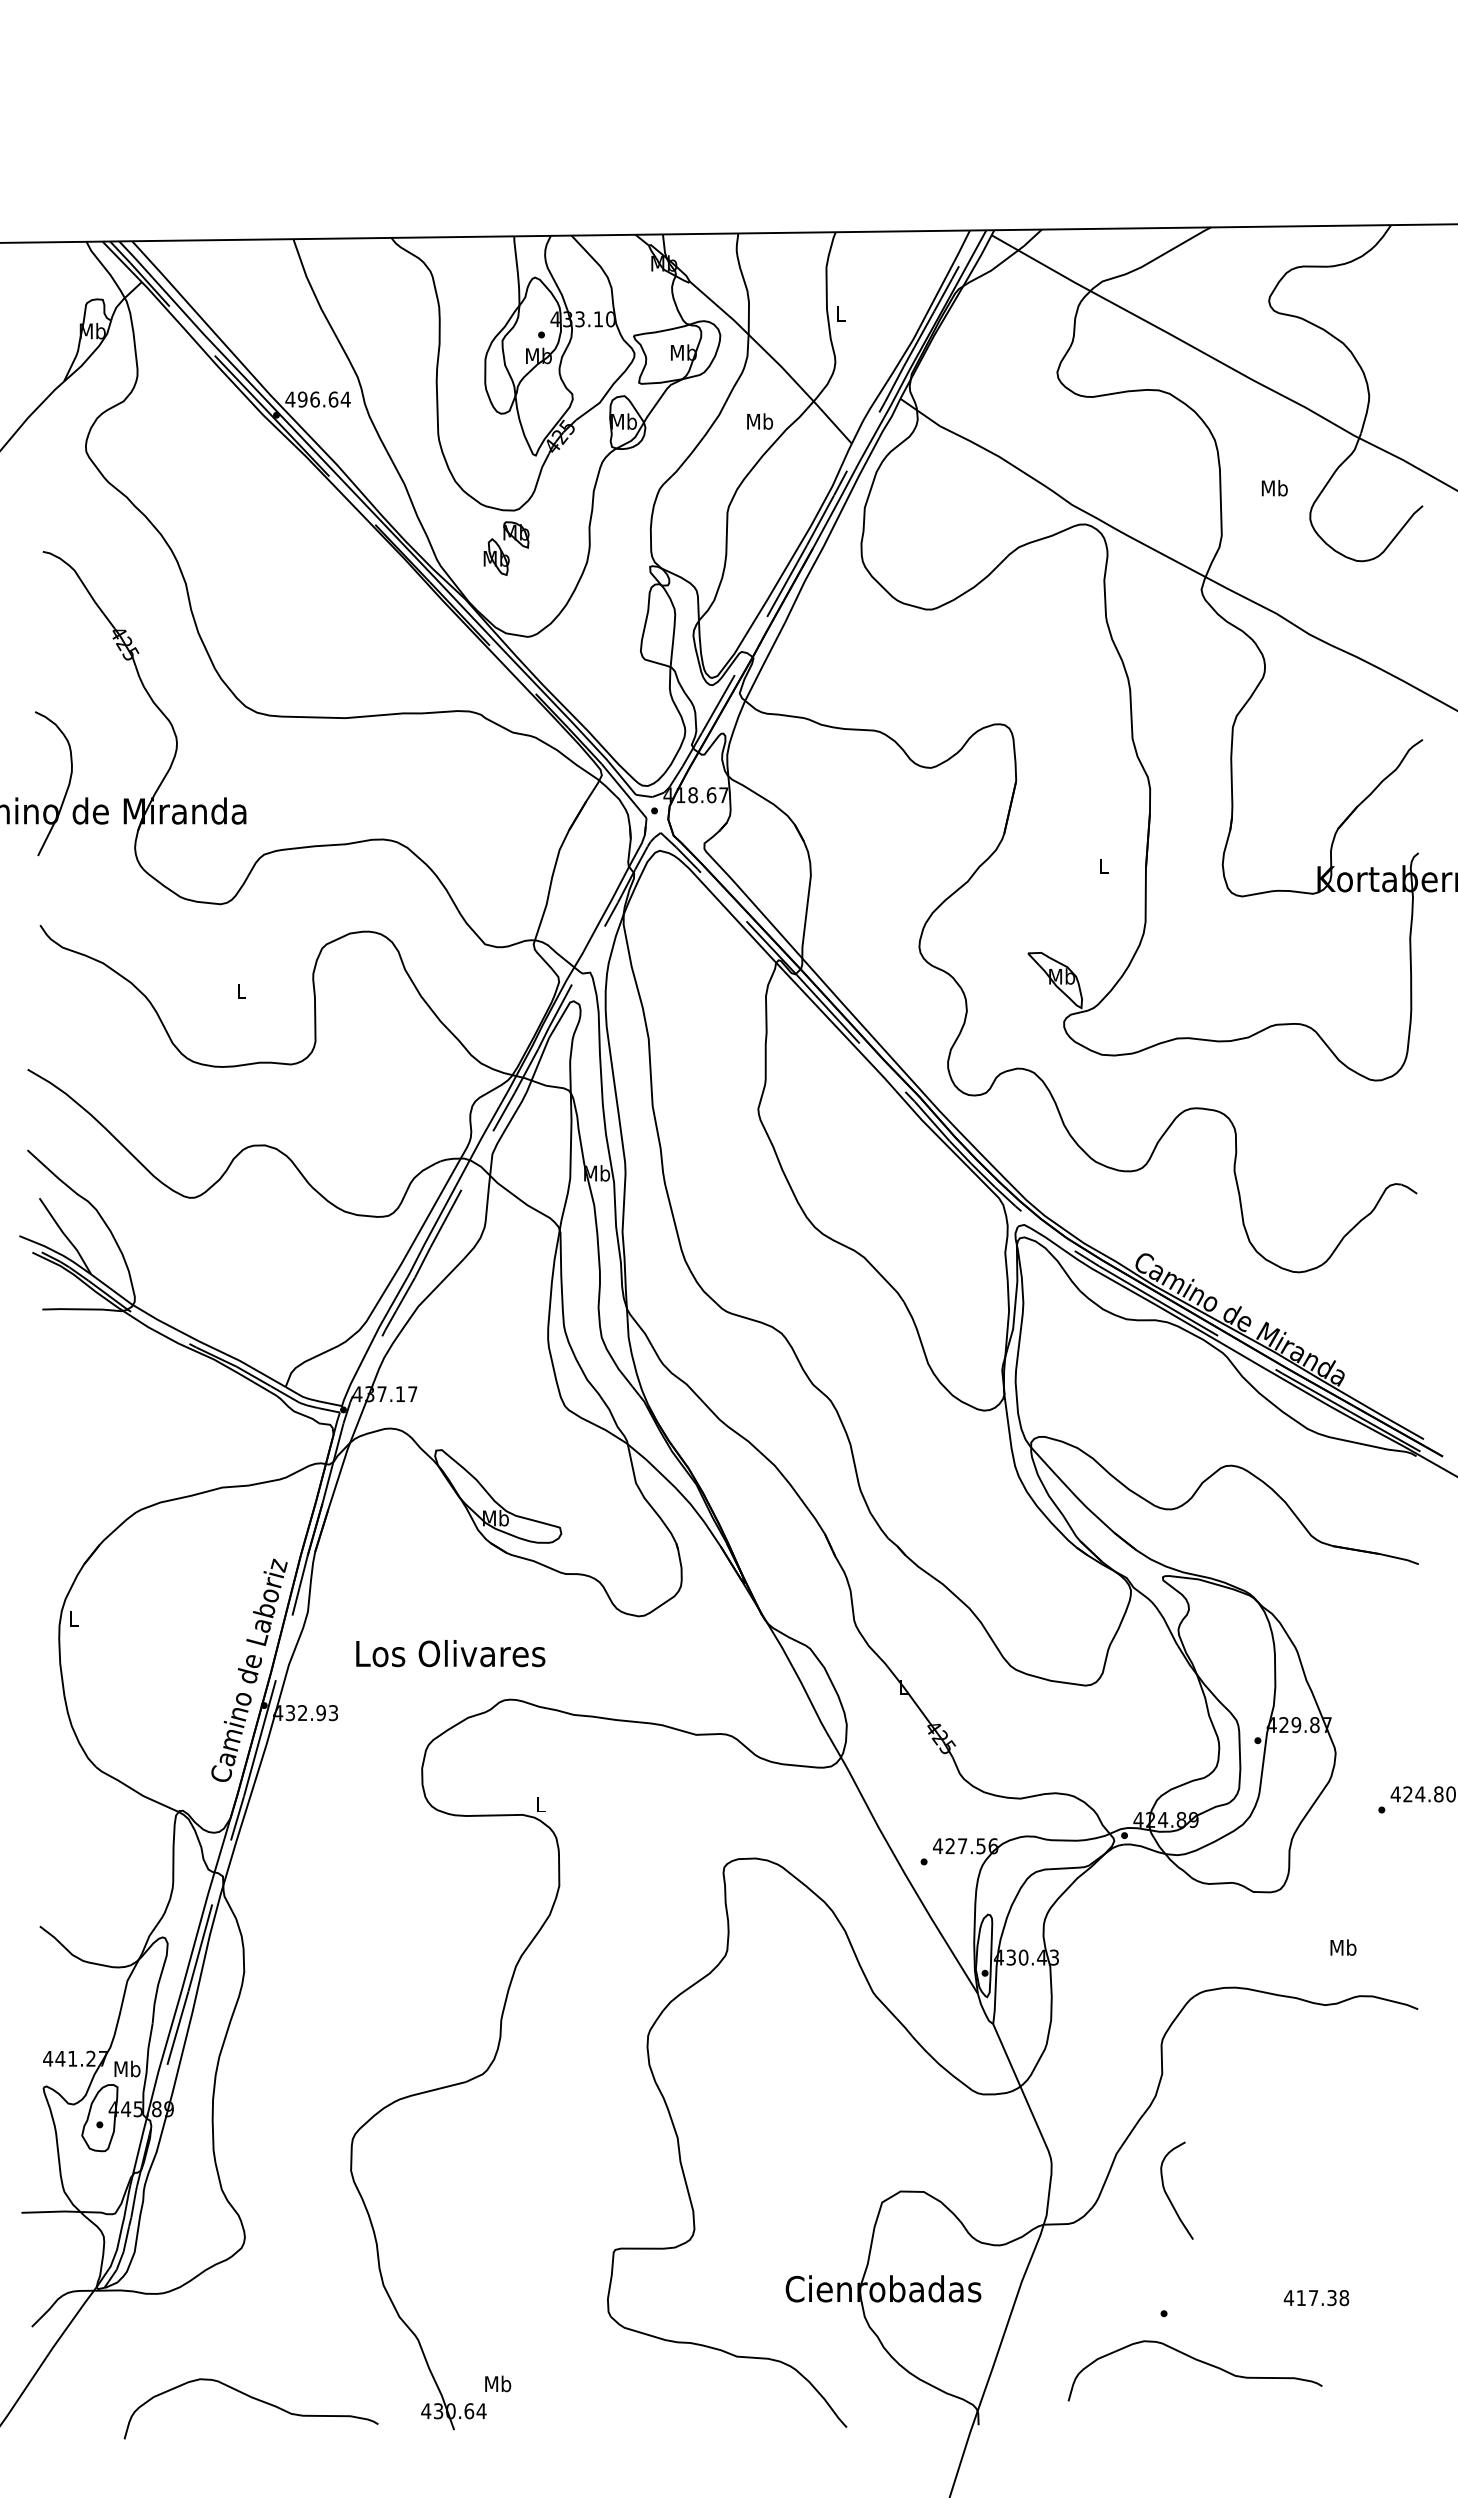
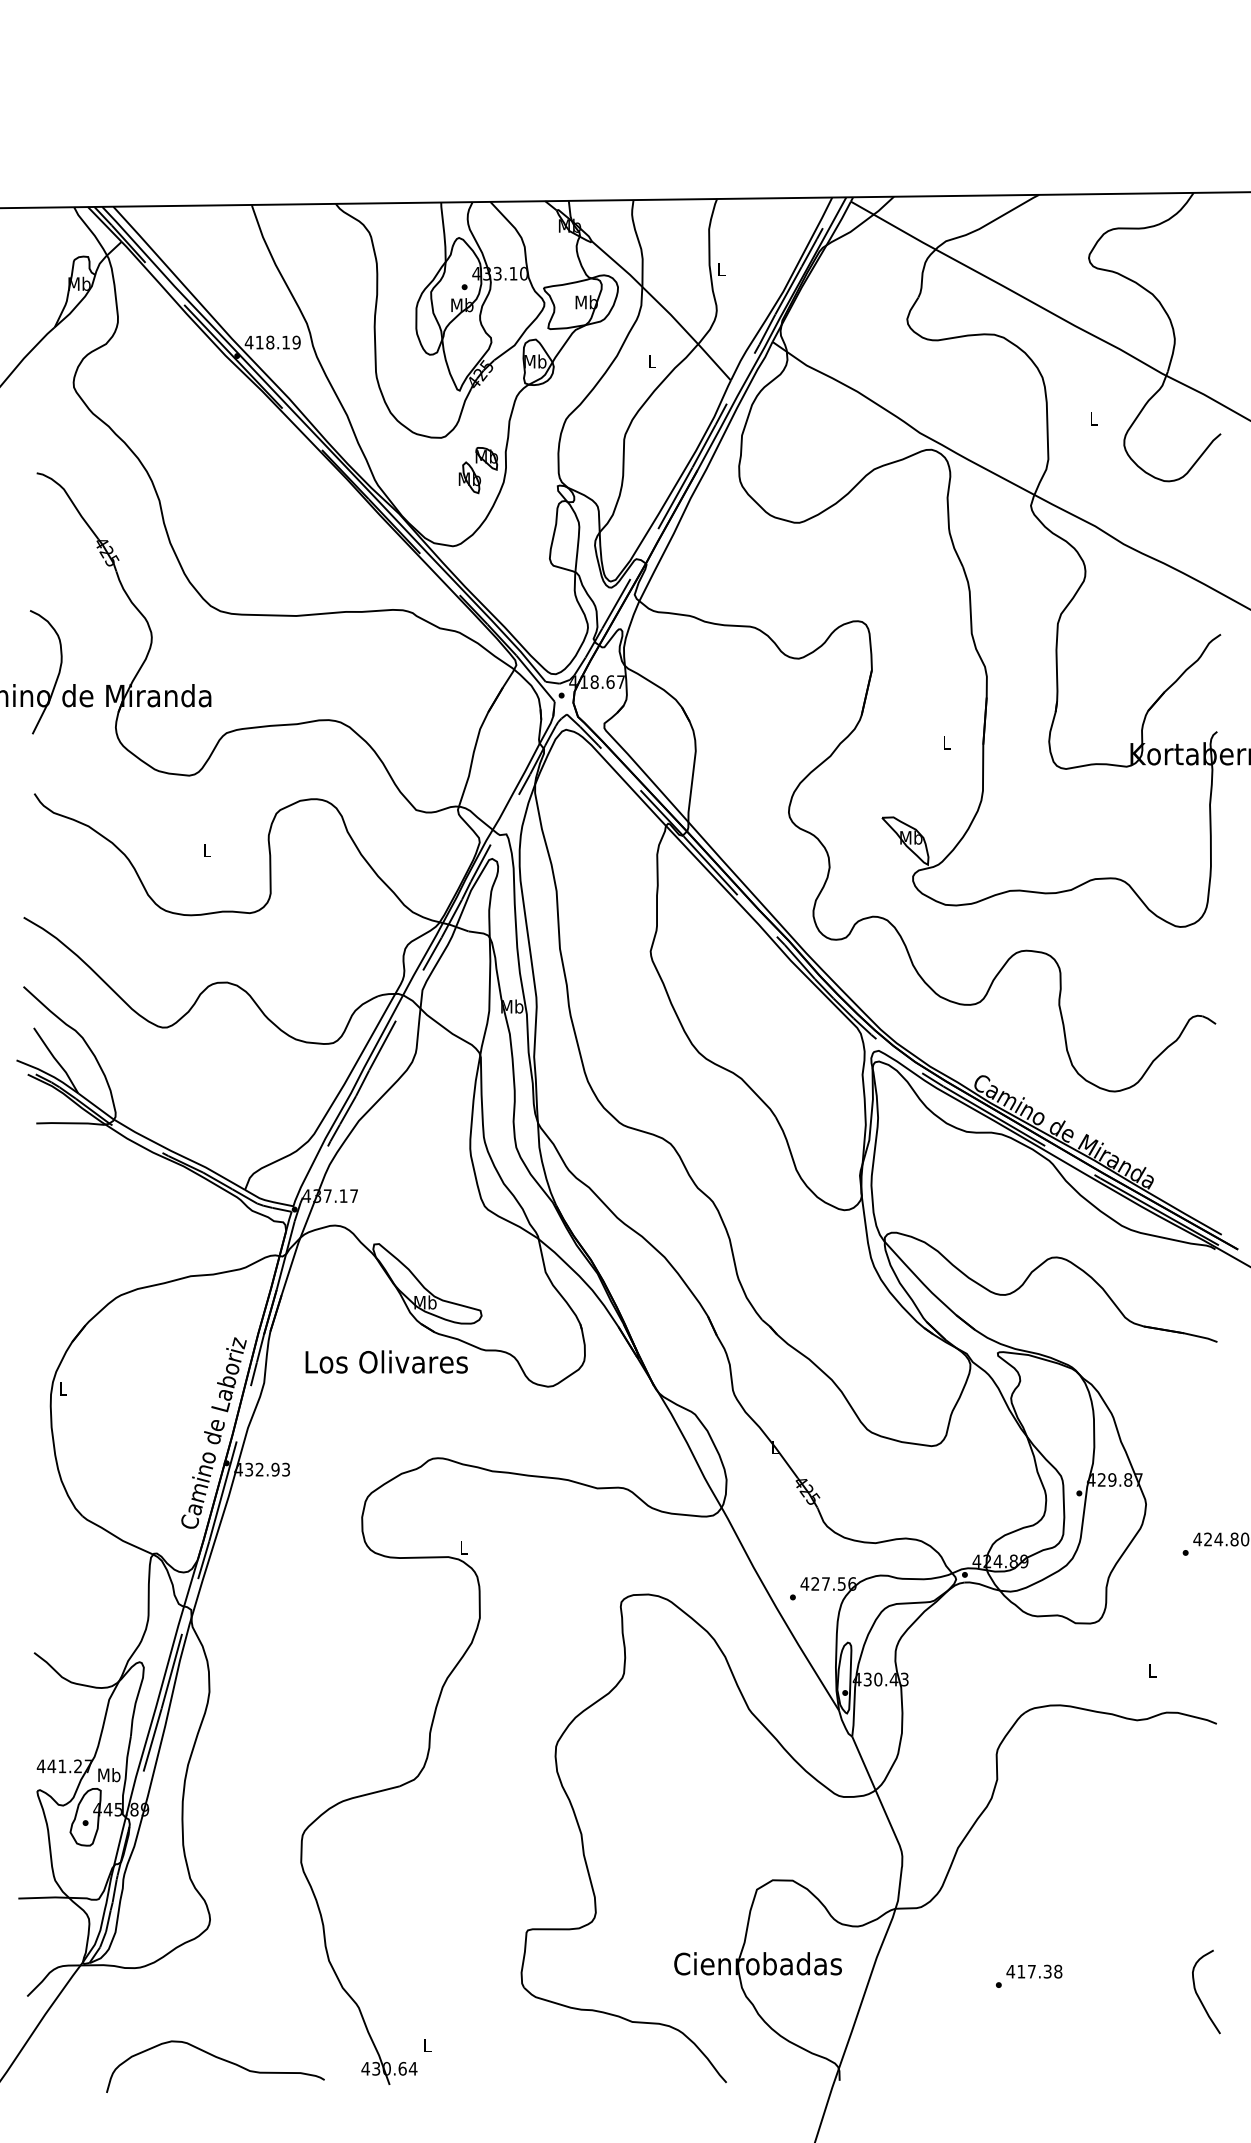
text: (323, 399) -> (277, 342), 496.64 -> 418.19
text: (760, 421) -> (652, 361), Mb -> L
text: (1274, 488) -> (1093, 418), Mb -> L
part: (506, 548) -> (478, 470), moved
text: (450, 1653) -> (386, 1361), moved
text: (1343, 1947) -> (1152, 1670), Mb -> L
curve: (1168, 2195) -> (1199, 1996), moved
text: (1316, 2298) -> (1034, 1972), moved
curve: (1198, 2361) -> (1028, 2026), removed
text: (498, 2383) -> (427, 2045), Mb -> L

